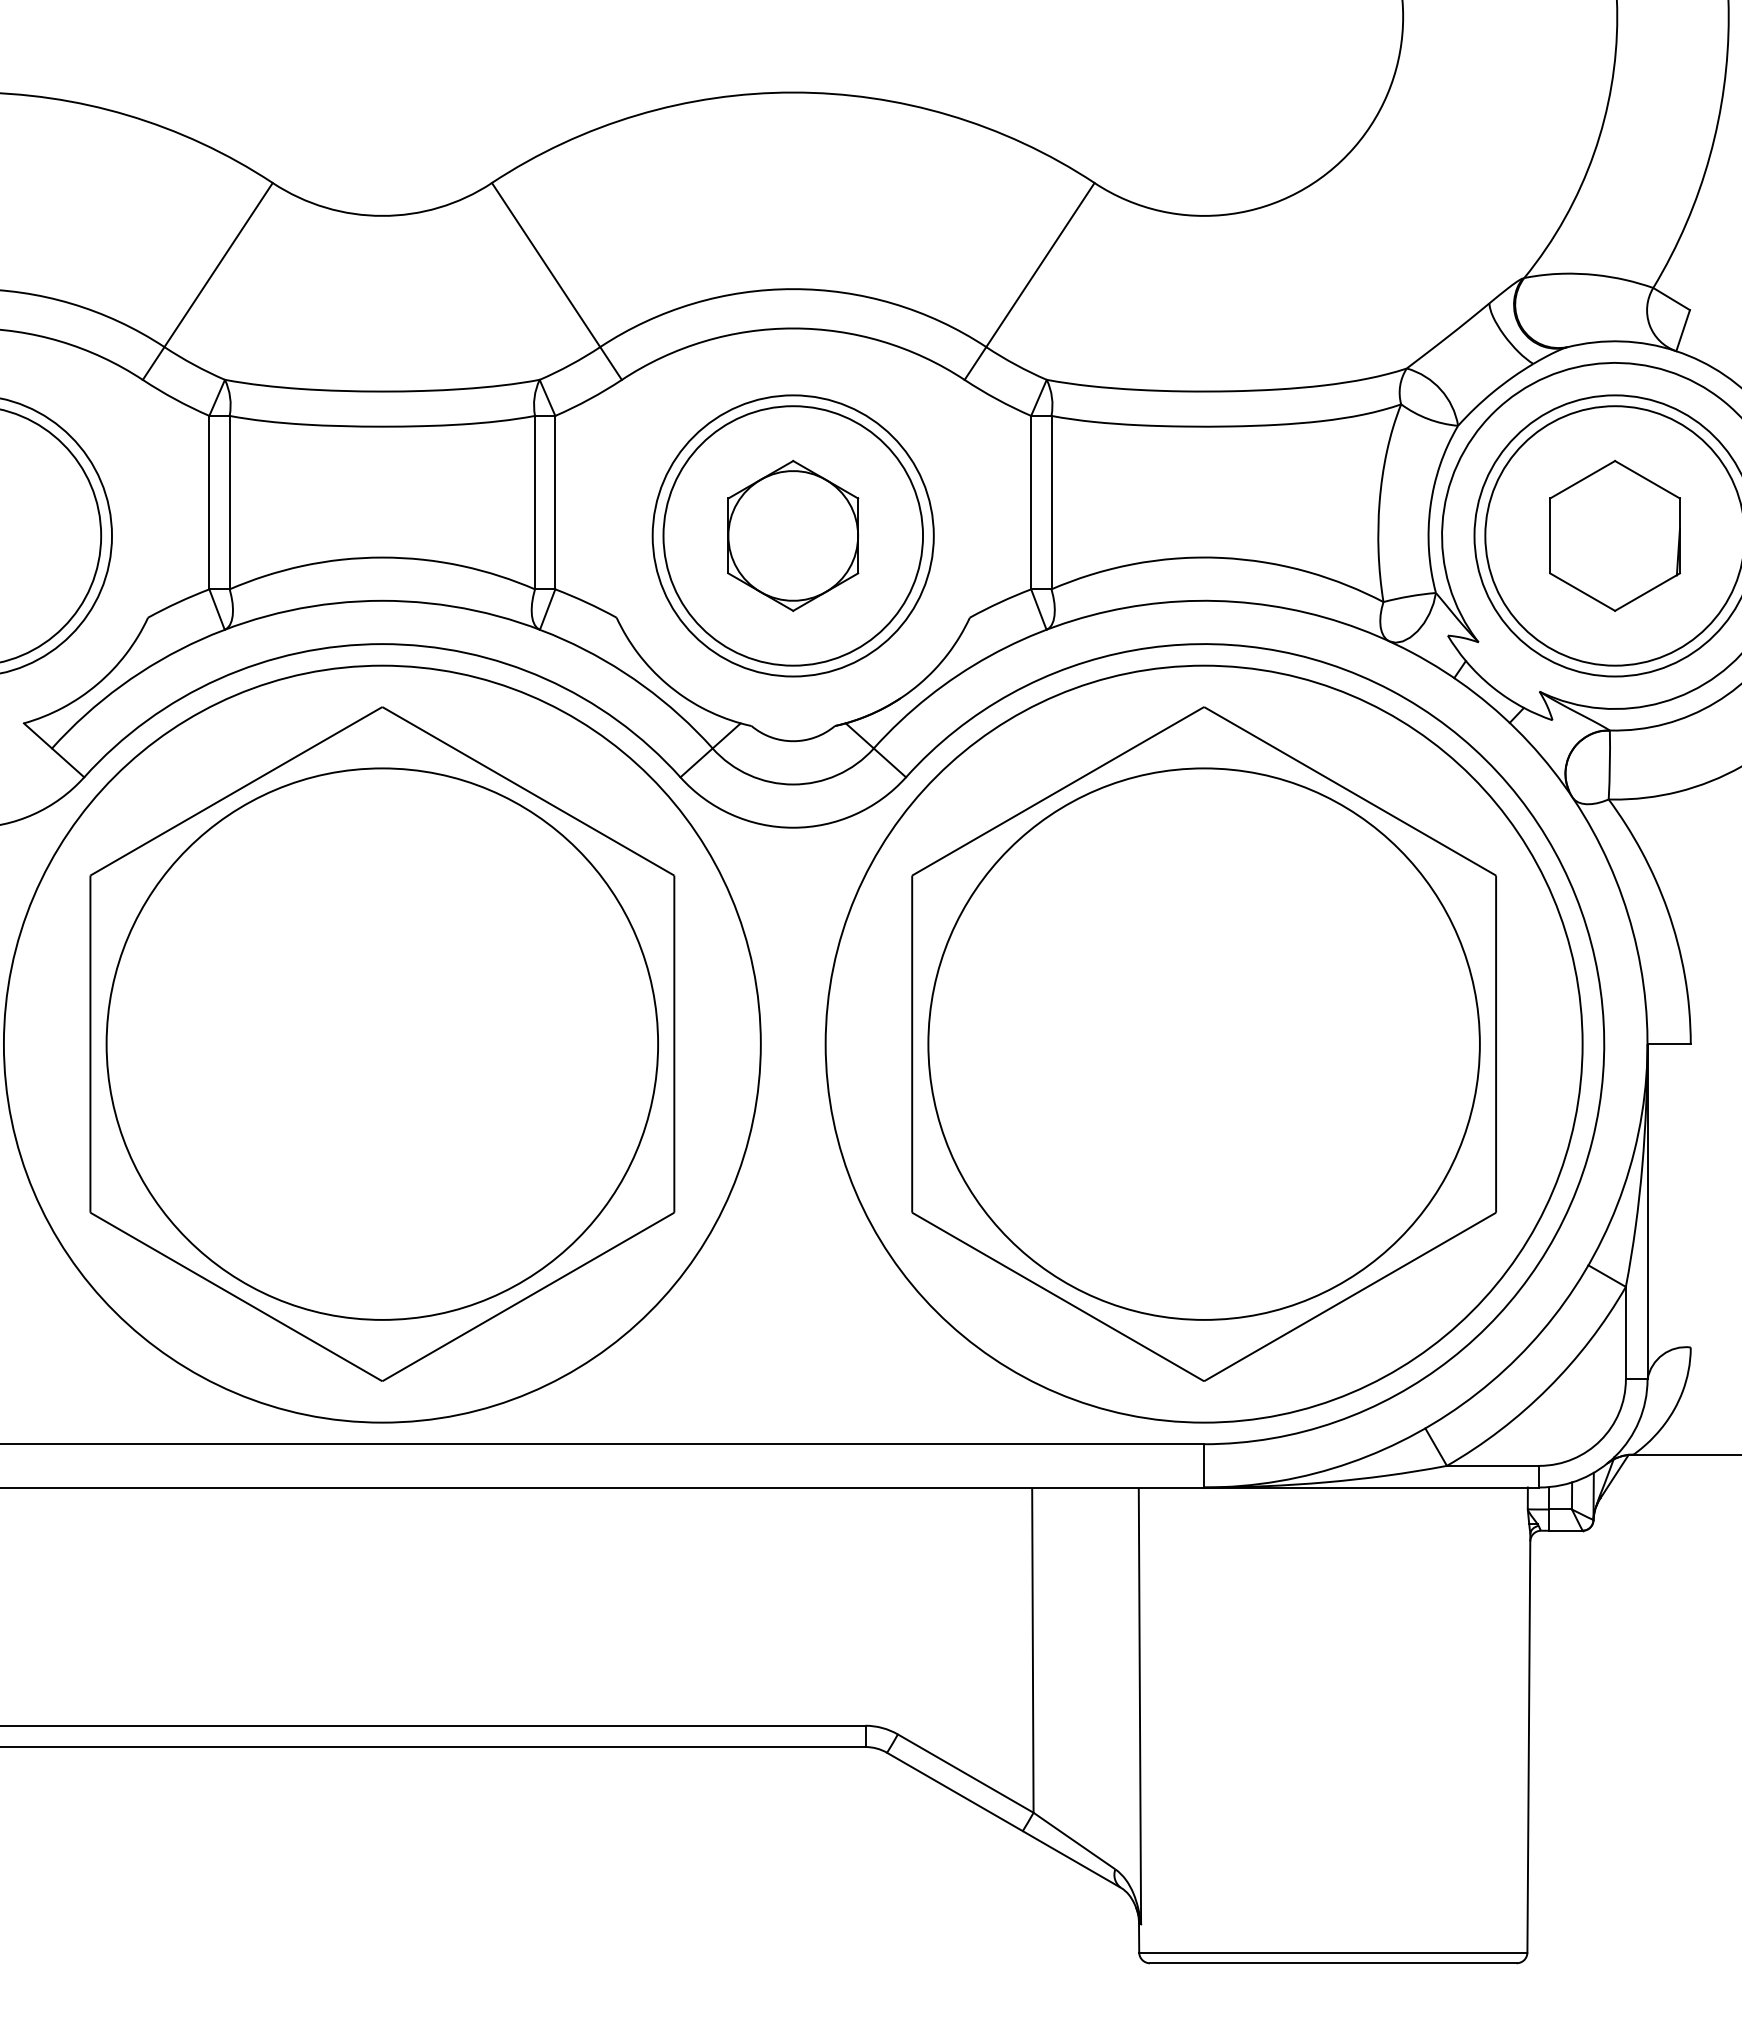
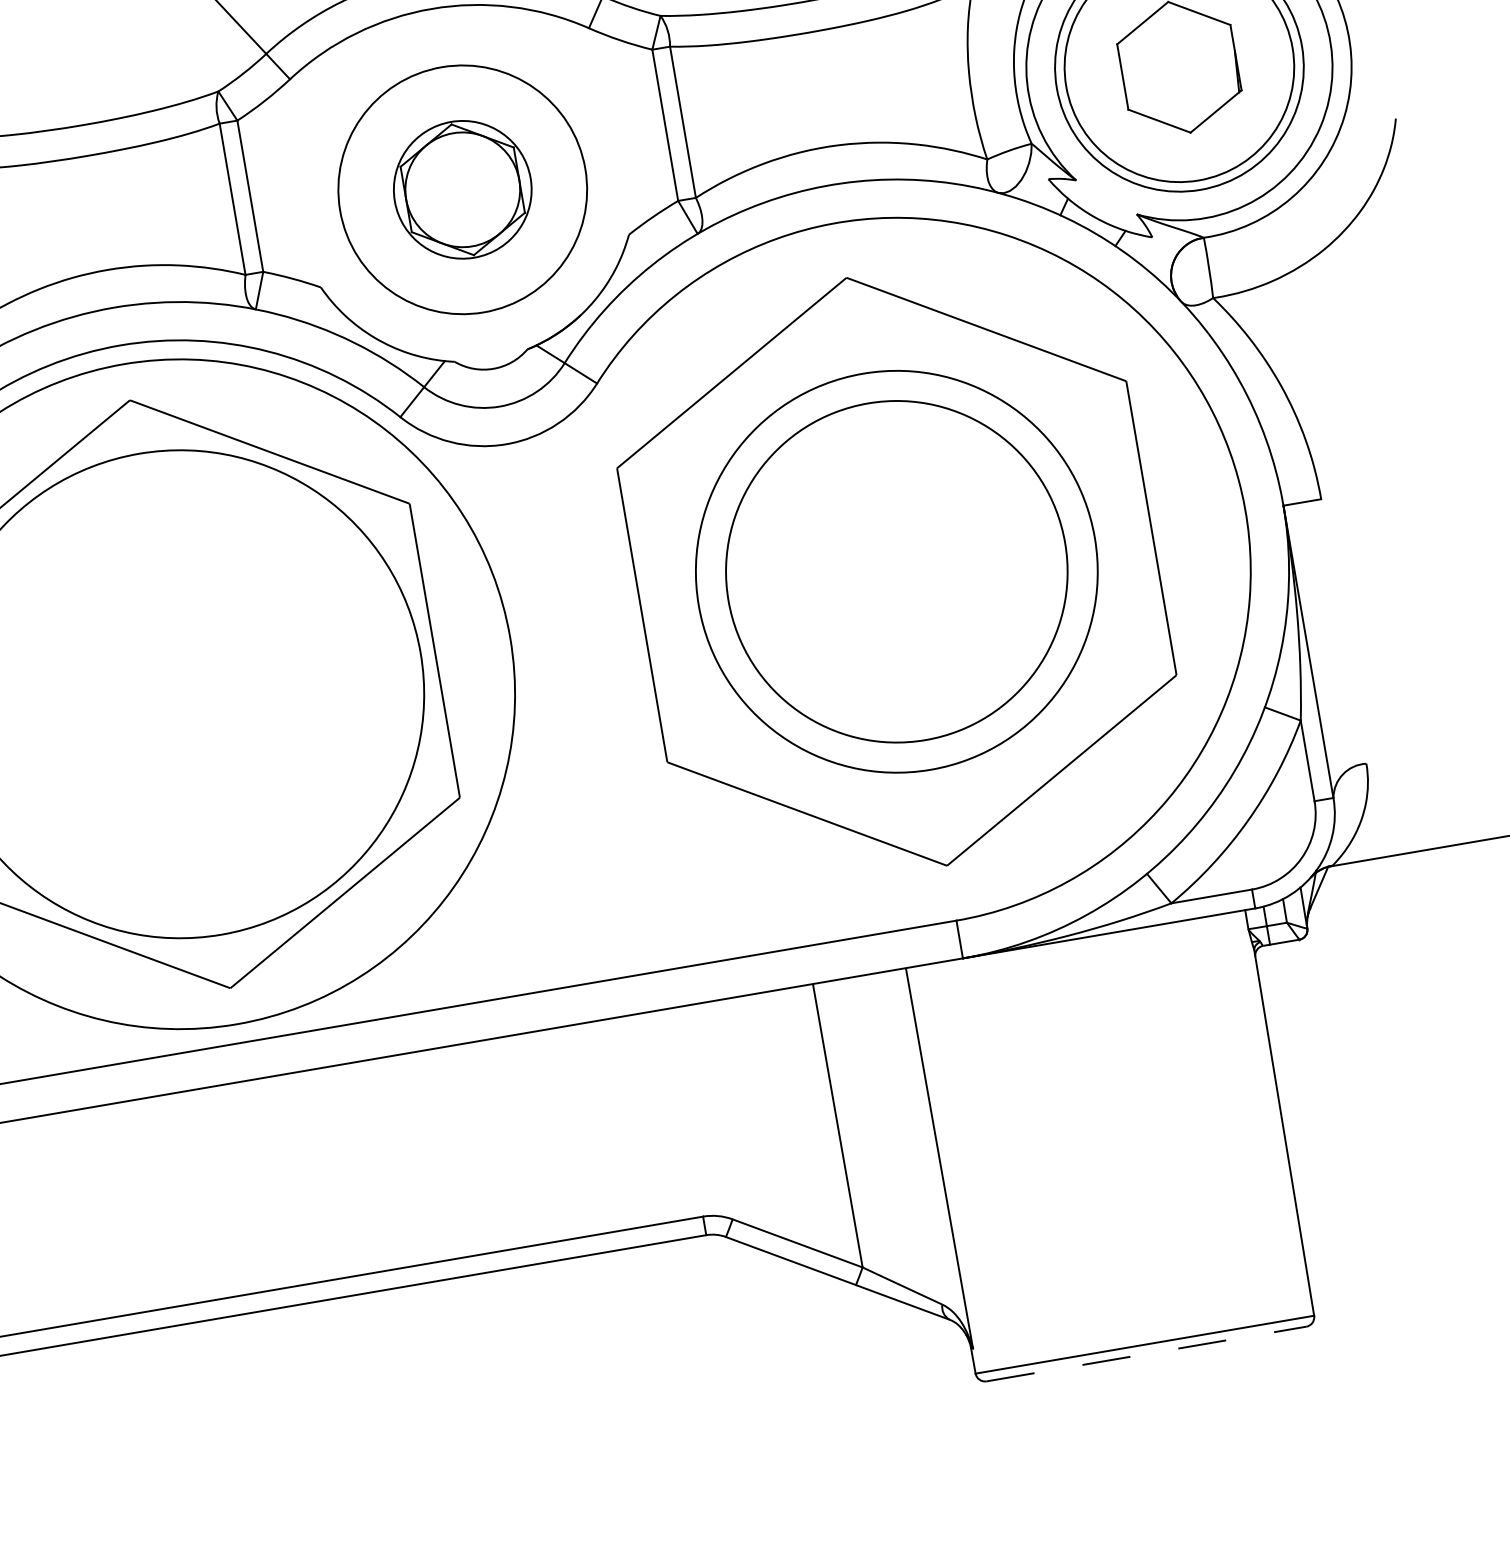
circle: (793, 535) -> (462, 189), size x0.6
circle: (1203, 1043) -> (896, 571), size x0.6
circle: (1203, 1043) -> (896, 571), size x0.7
line: (1333, 1963) -> (1146, 1354), solid -> dashed

